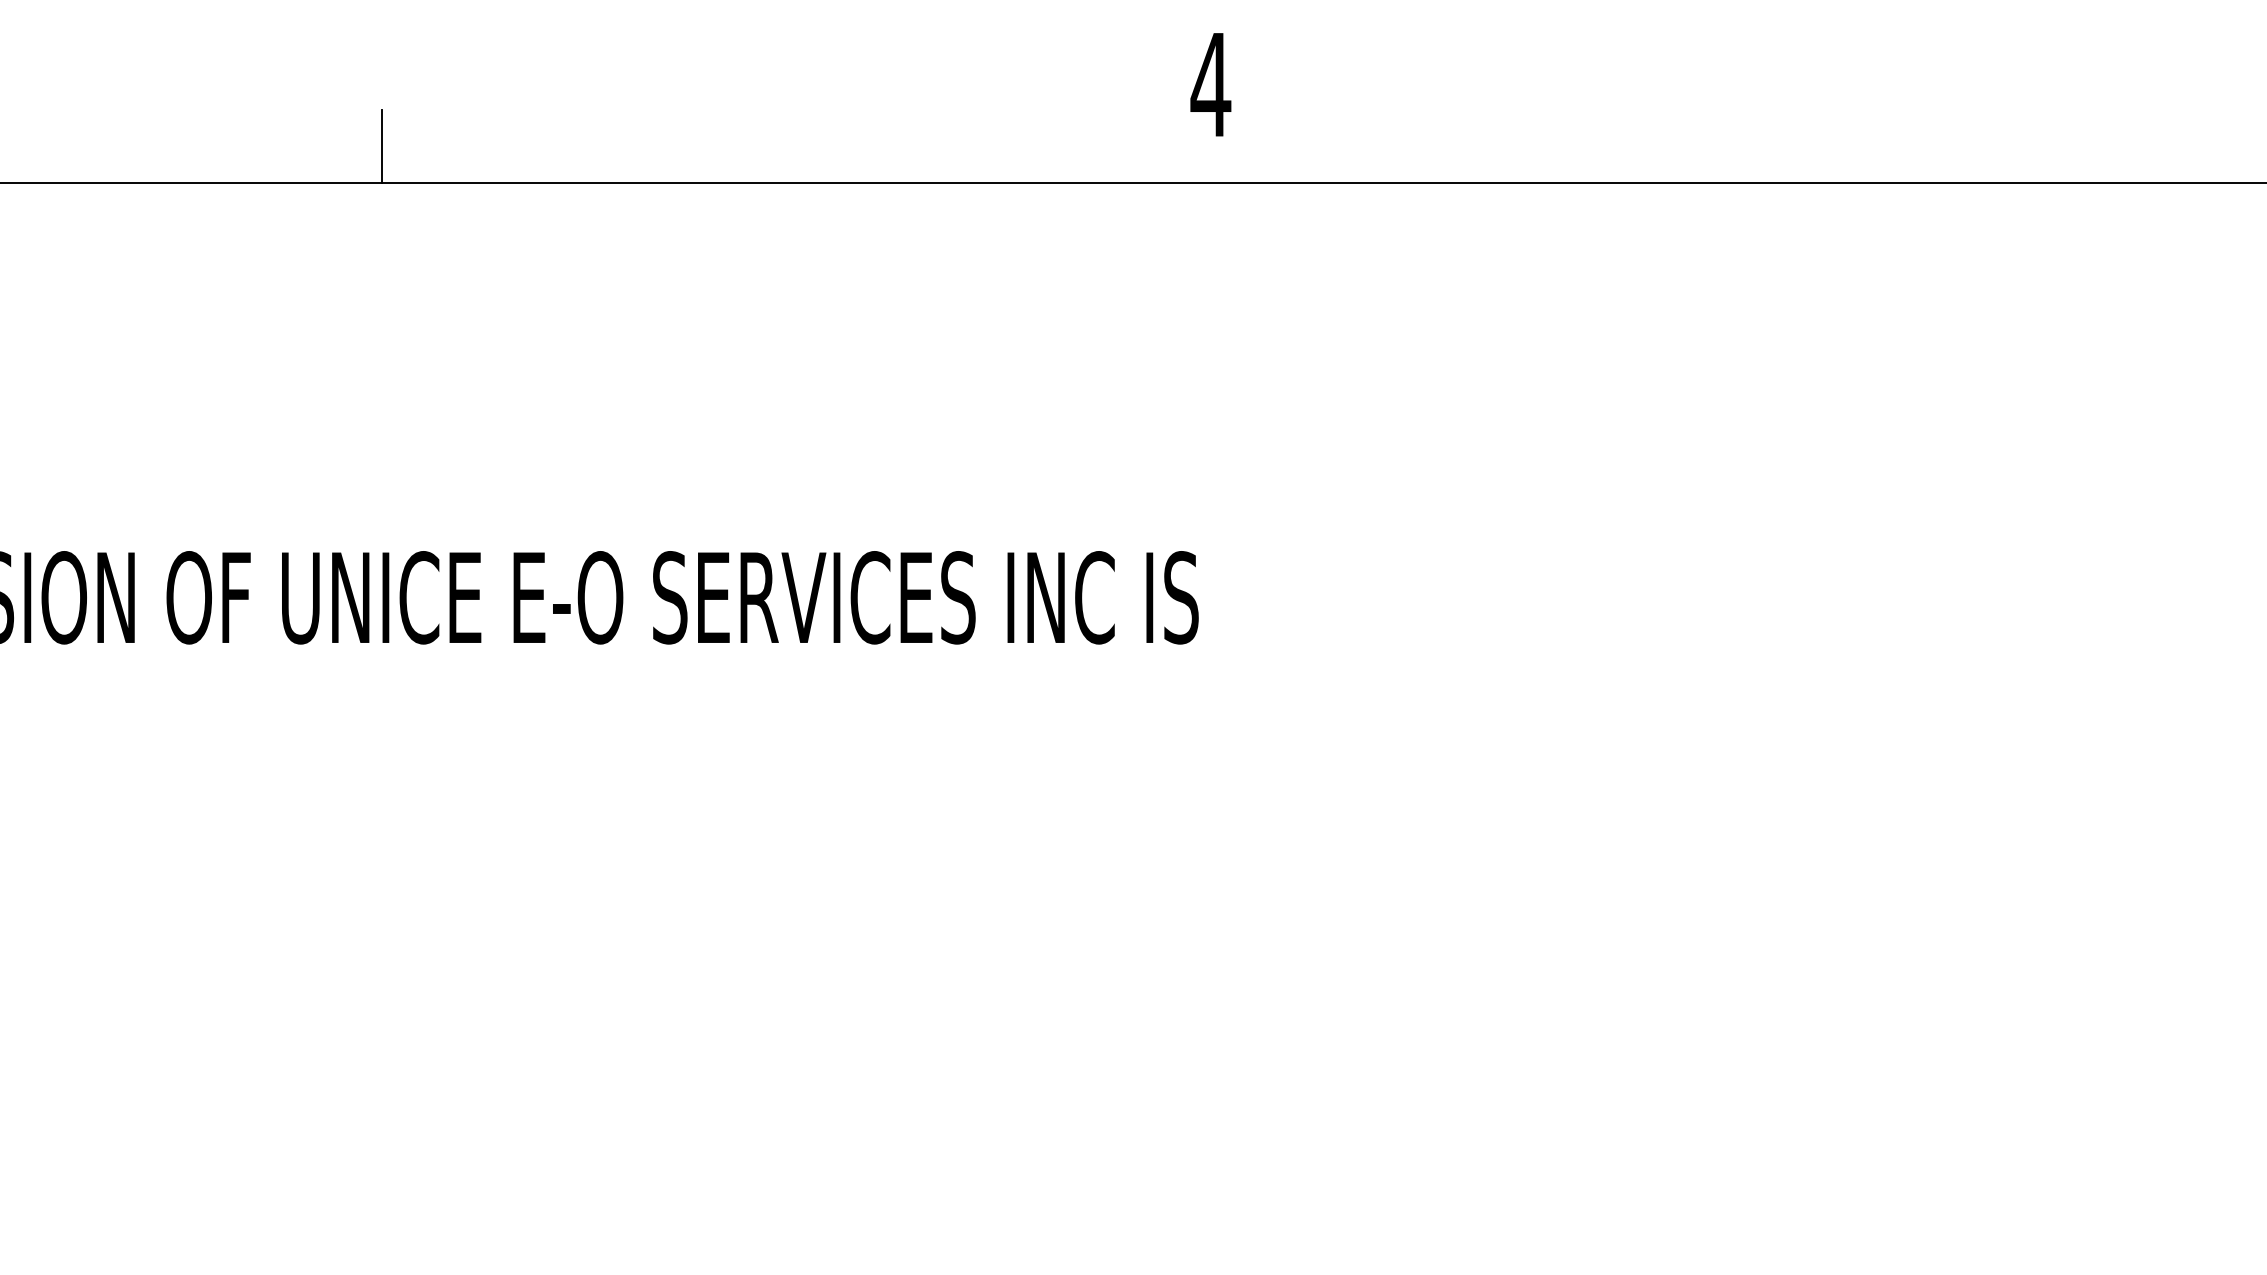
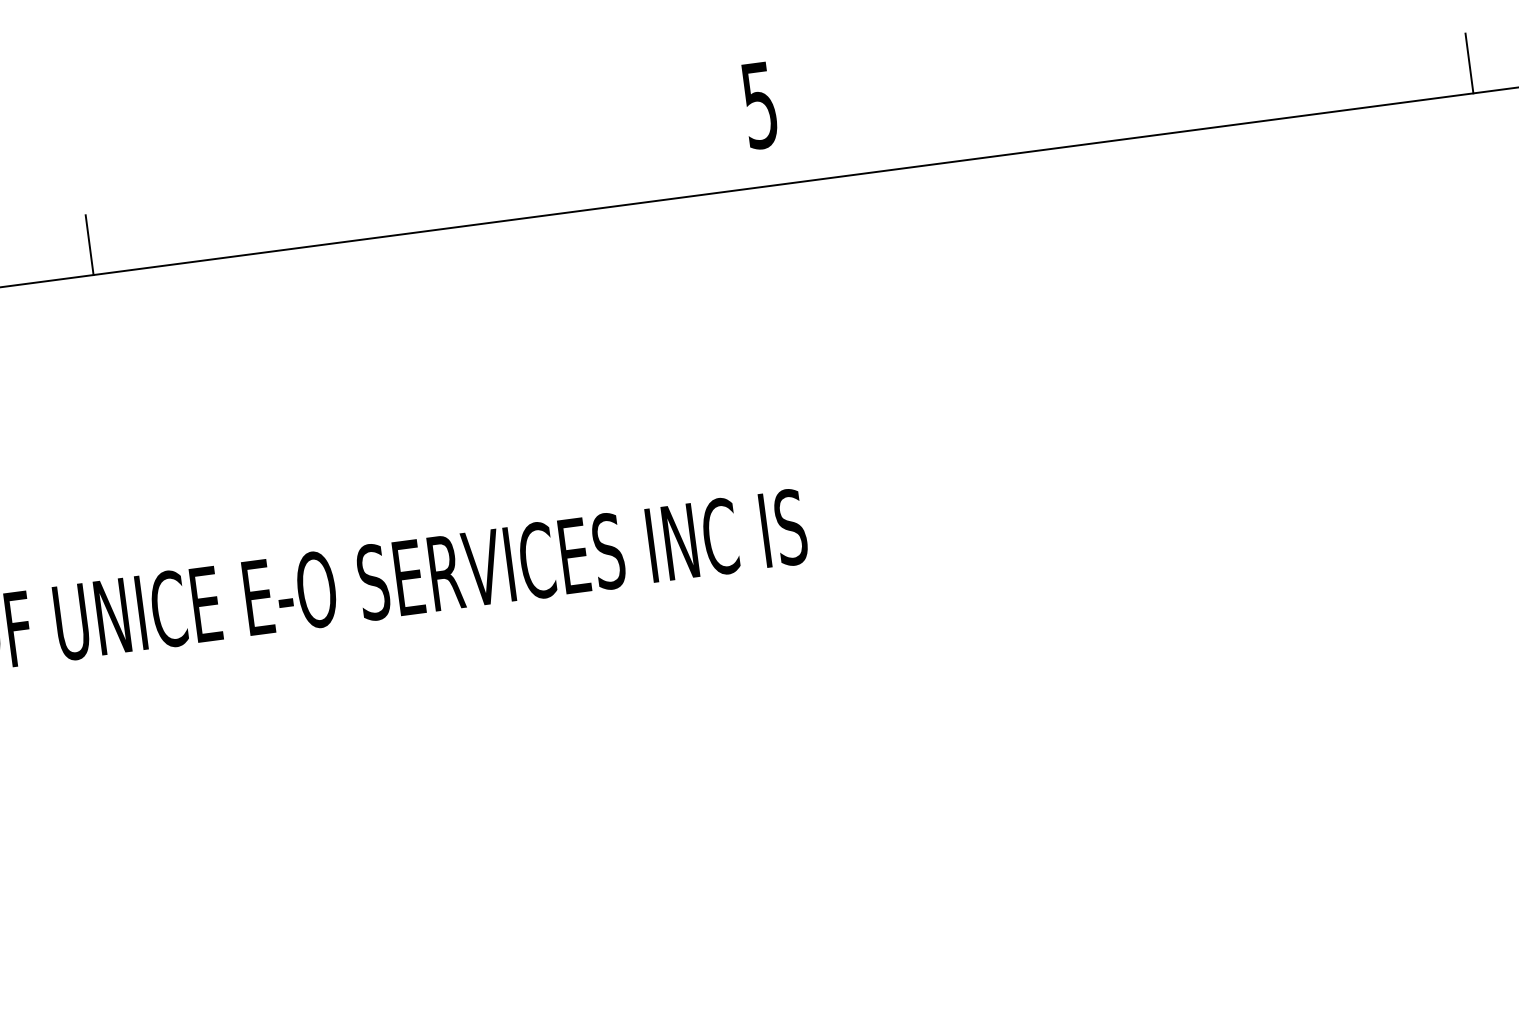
text: (1210, 85) -> (759, 105), 4 -> 5
line: (2071, 146) -> (1469, 63), added

